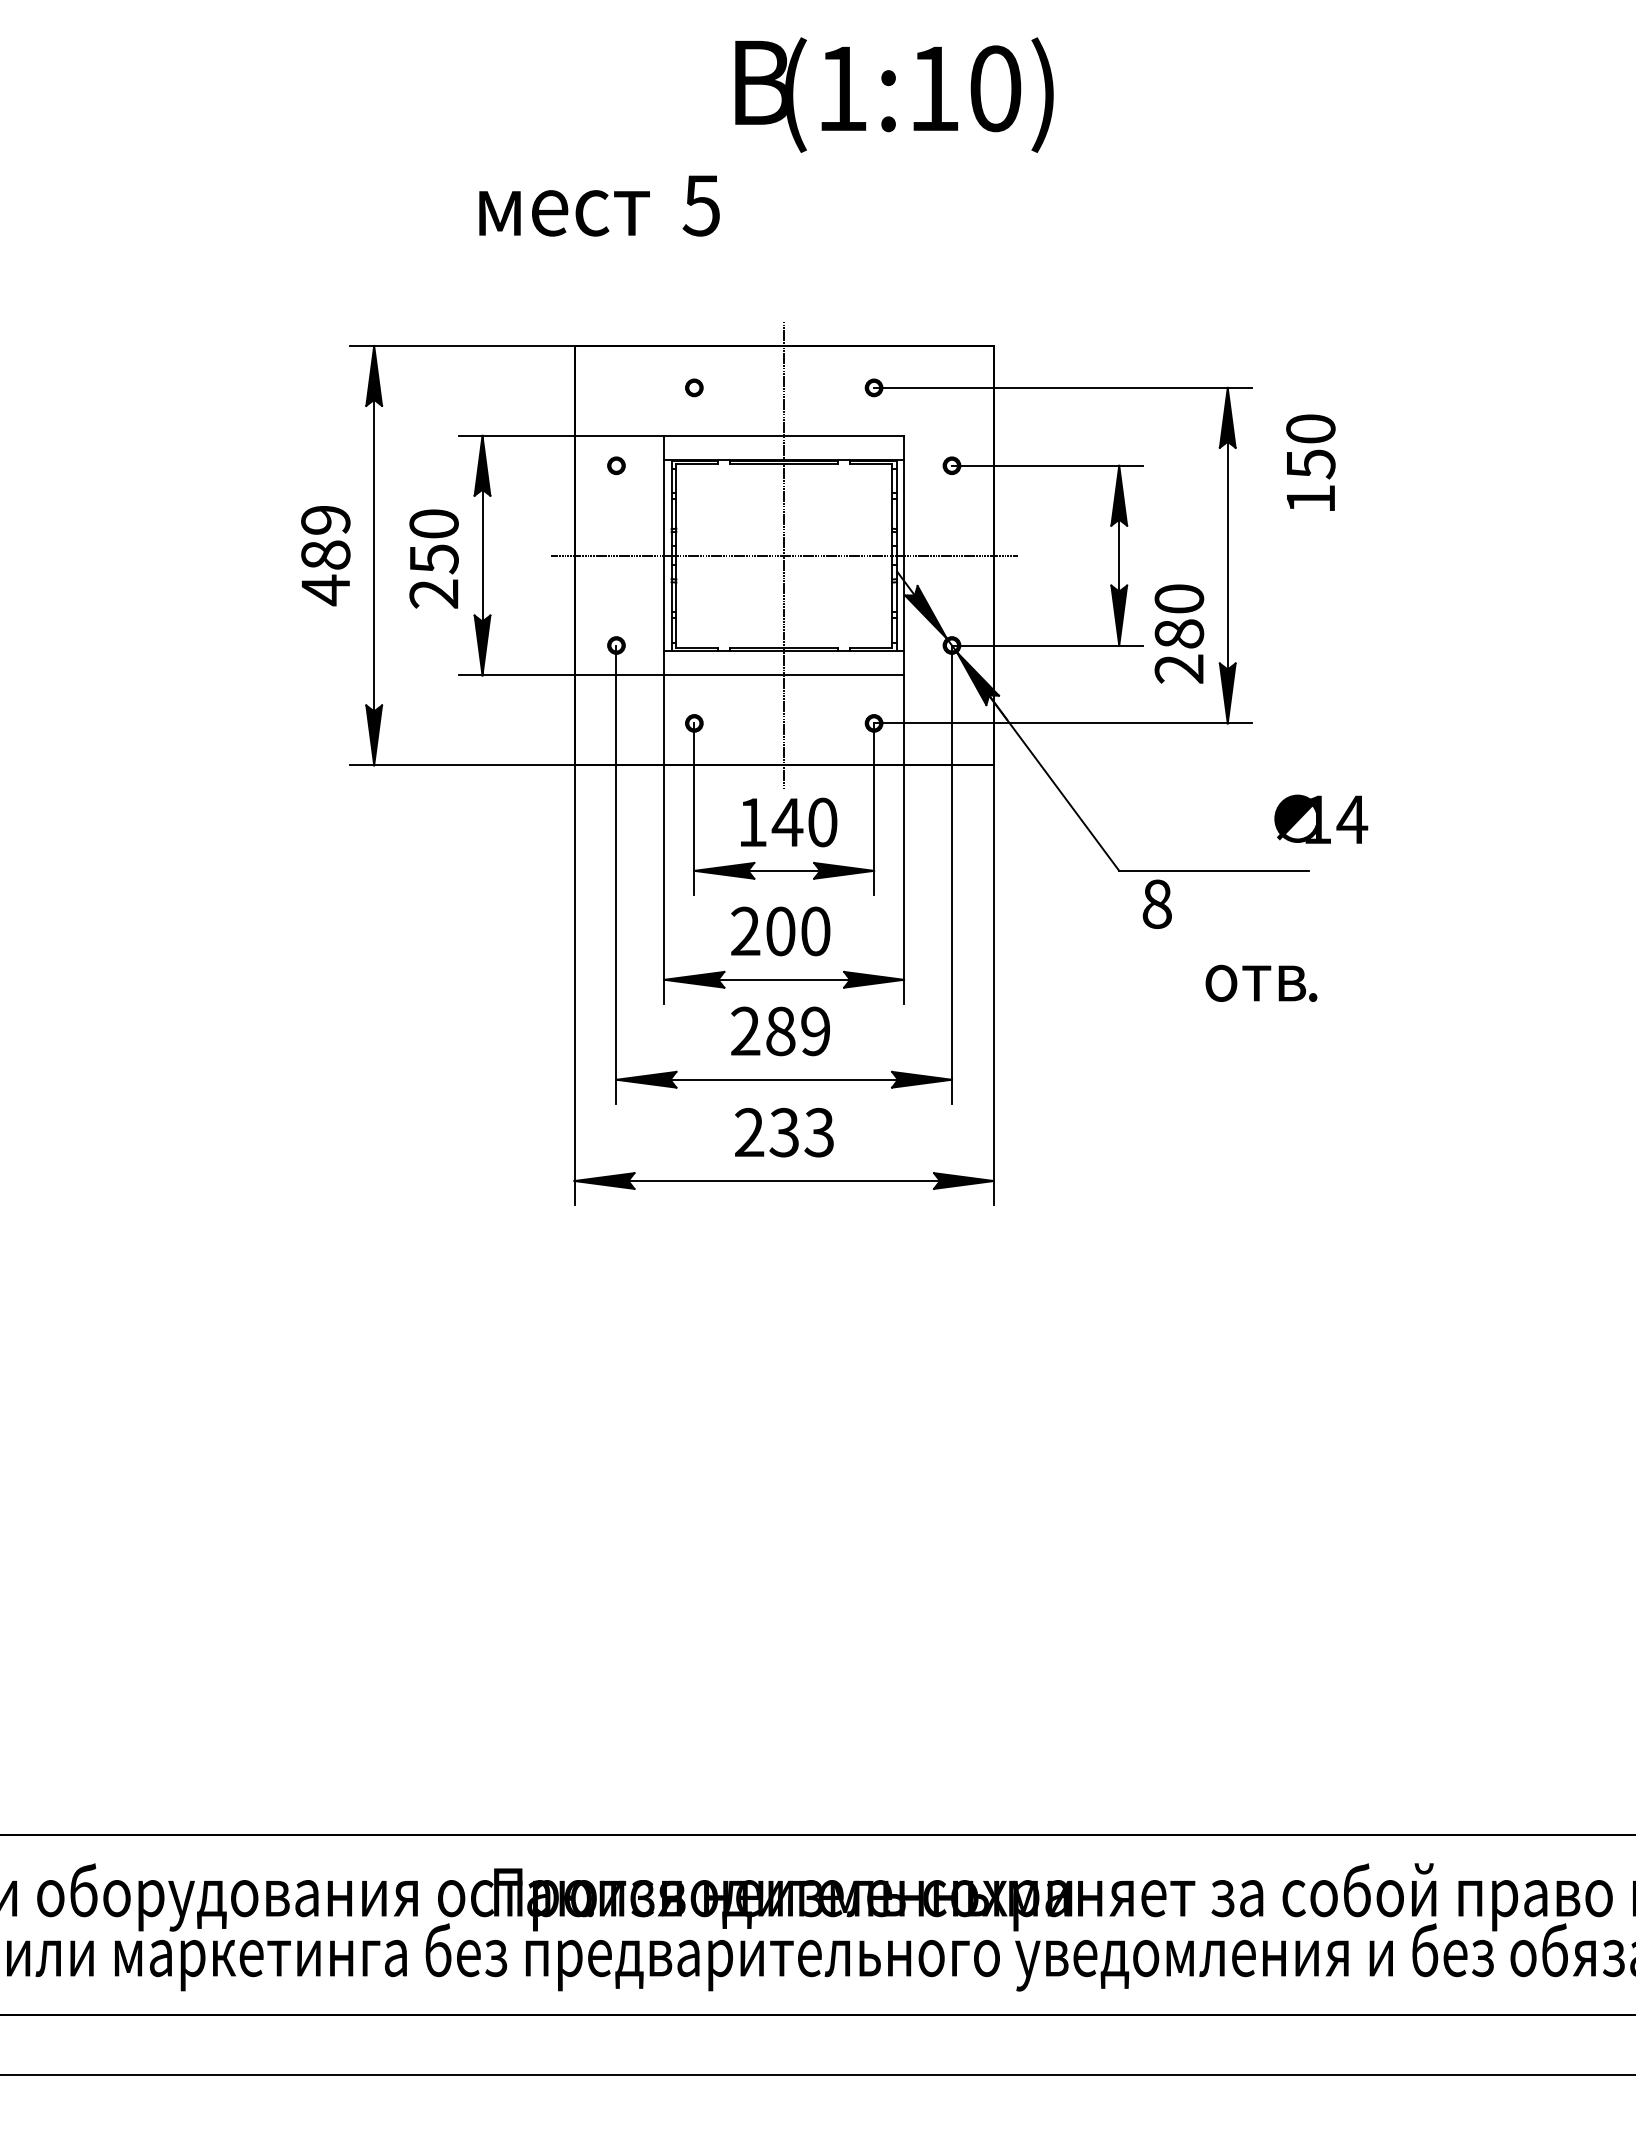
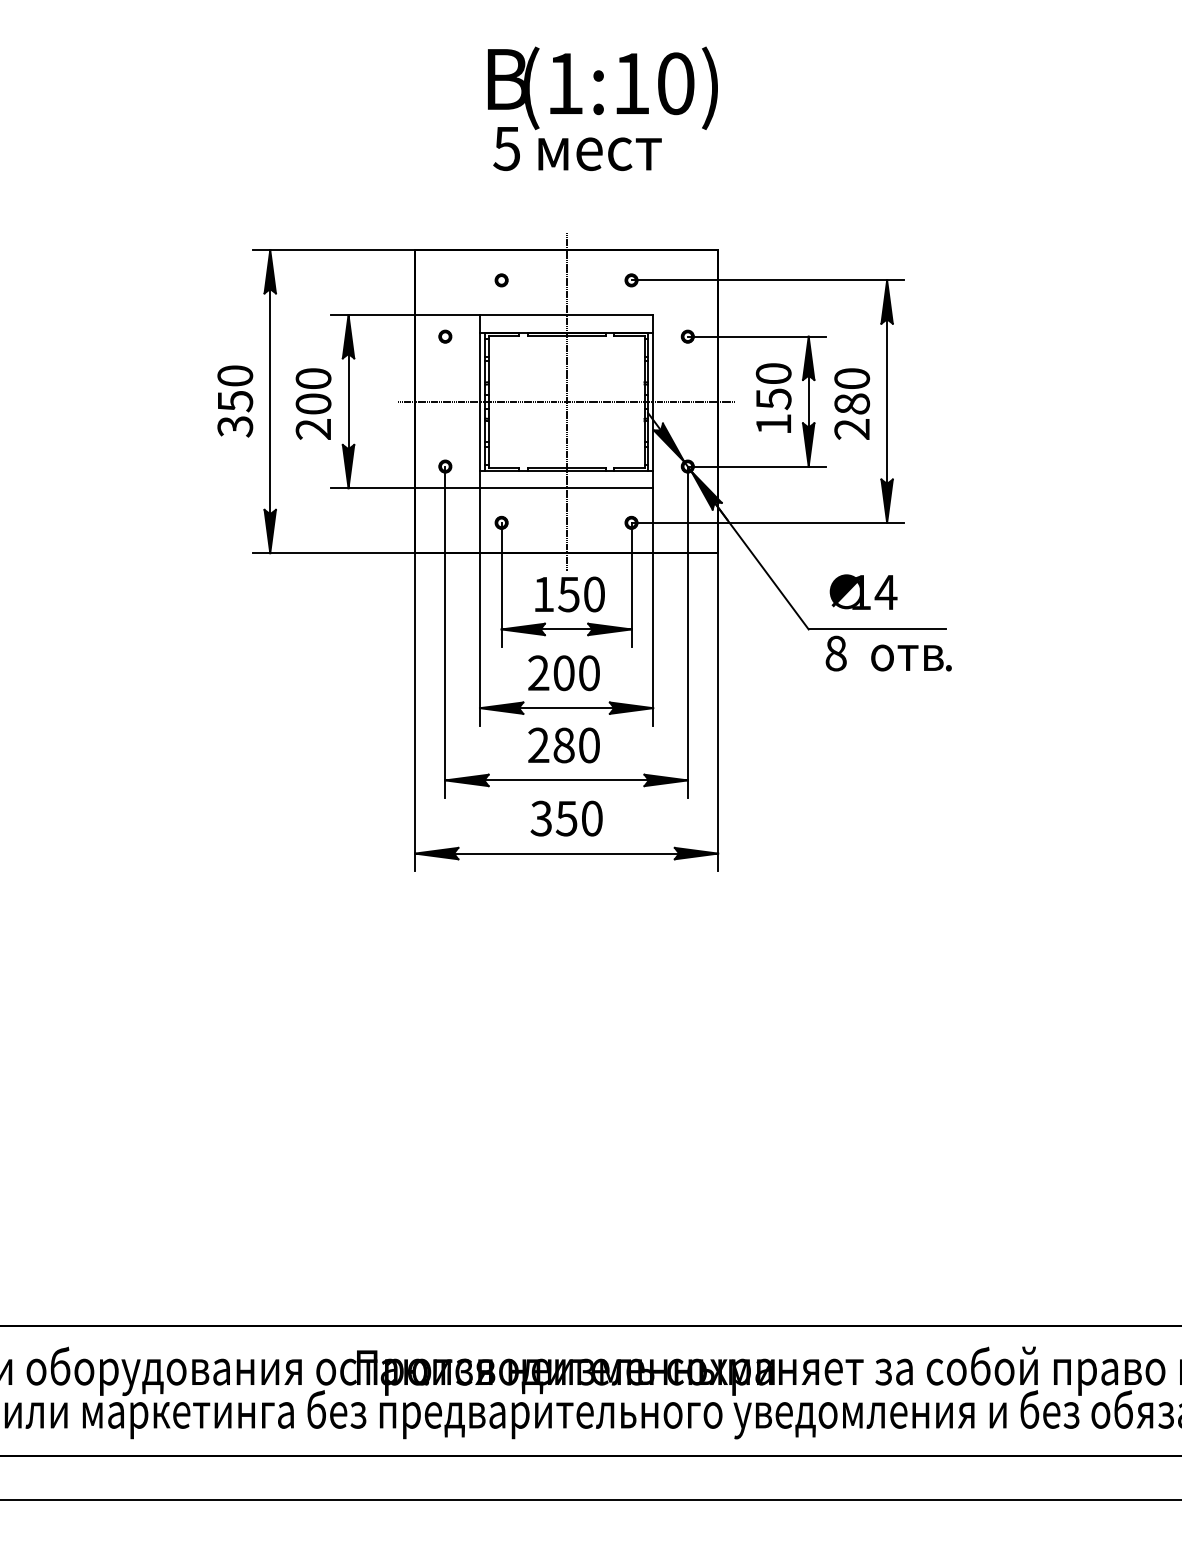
text: (894, 94) -> (602, 87), moved
text: (564, 213) -> (600, 154), moved
text: (1310, 462) -> (773, 397), moved
text: (325, 555) -> (235, 401), 489 -> 350
text: (433, 559) -> (313, 404), 250 -> 200
text: (1179, 633) -> (852, 403), moved
text: (1321, 818) -> (863, 591), moved
text: (787, 822) -> (568, 594), 140 -> 150
text: (1261, 982) -> (911, 657), moved
text: (815, 1031) -> (589, 745), 289 -> 280
text: (784, 1132) -> (566, 818), 233 -> 350

